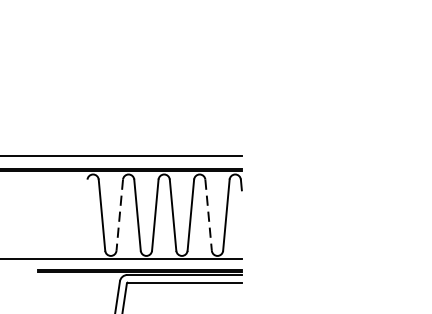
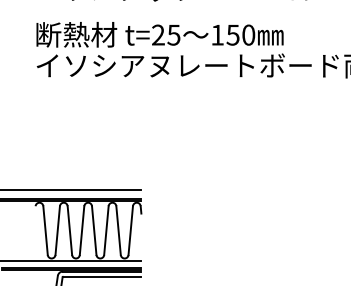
line: (119, 216) -> (57, 231), dashed -> solid
line: (208, 216) -> (118, 231), dashed -> solid

